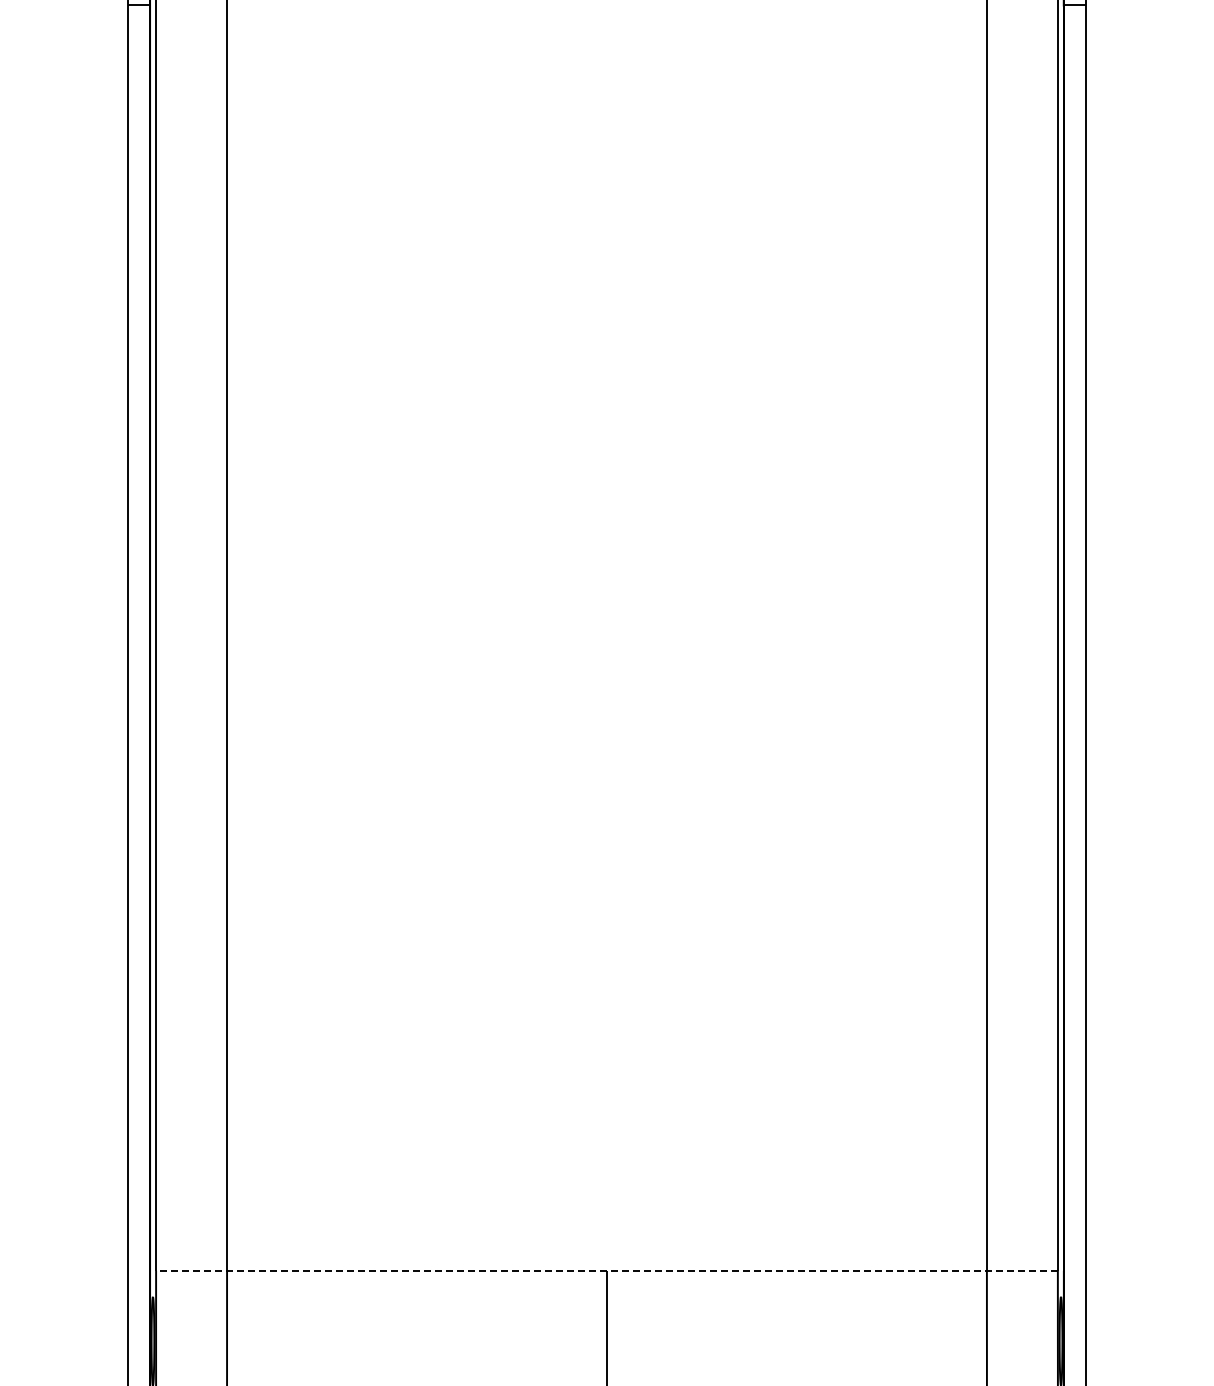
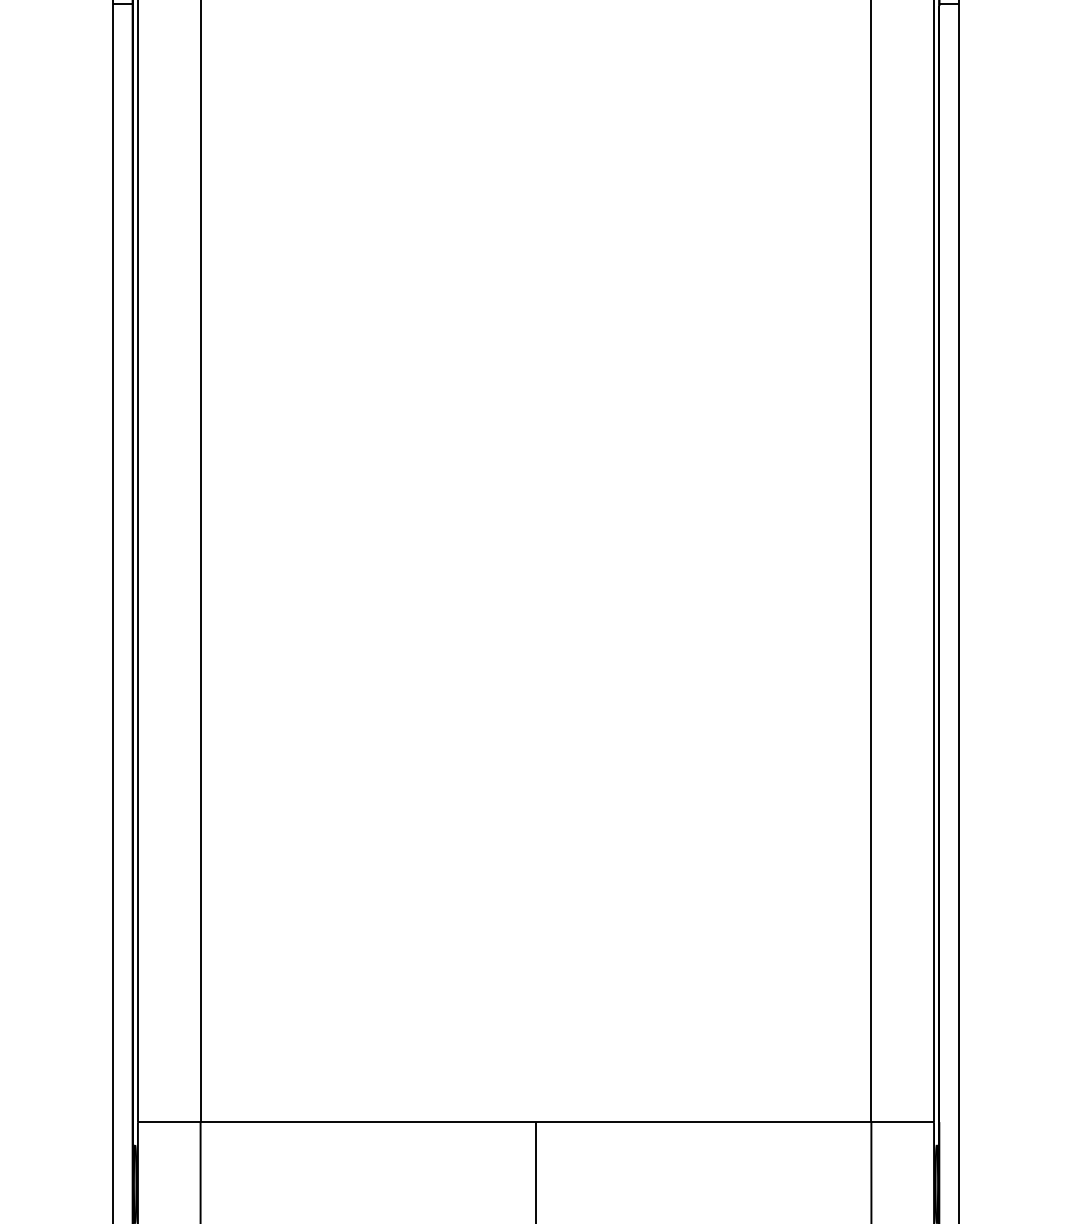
line: (606, 1270) -> (535, 1121), dashed -> solid

